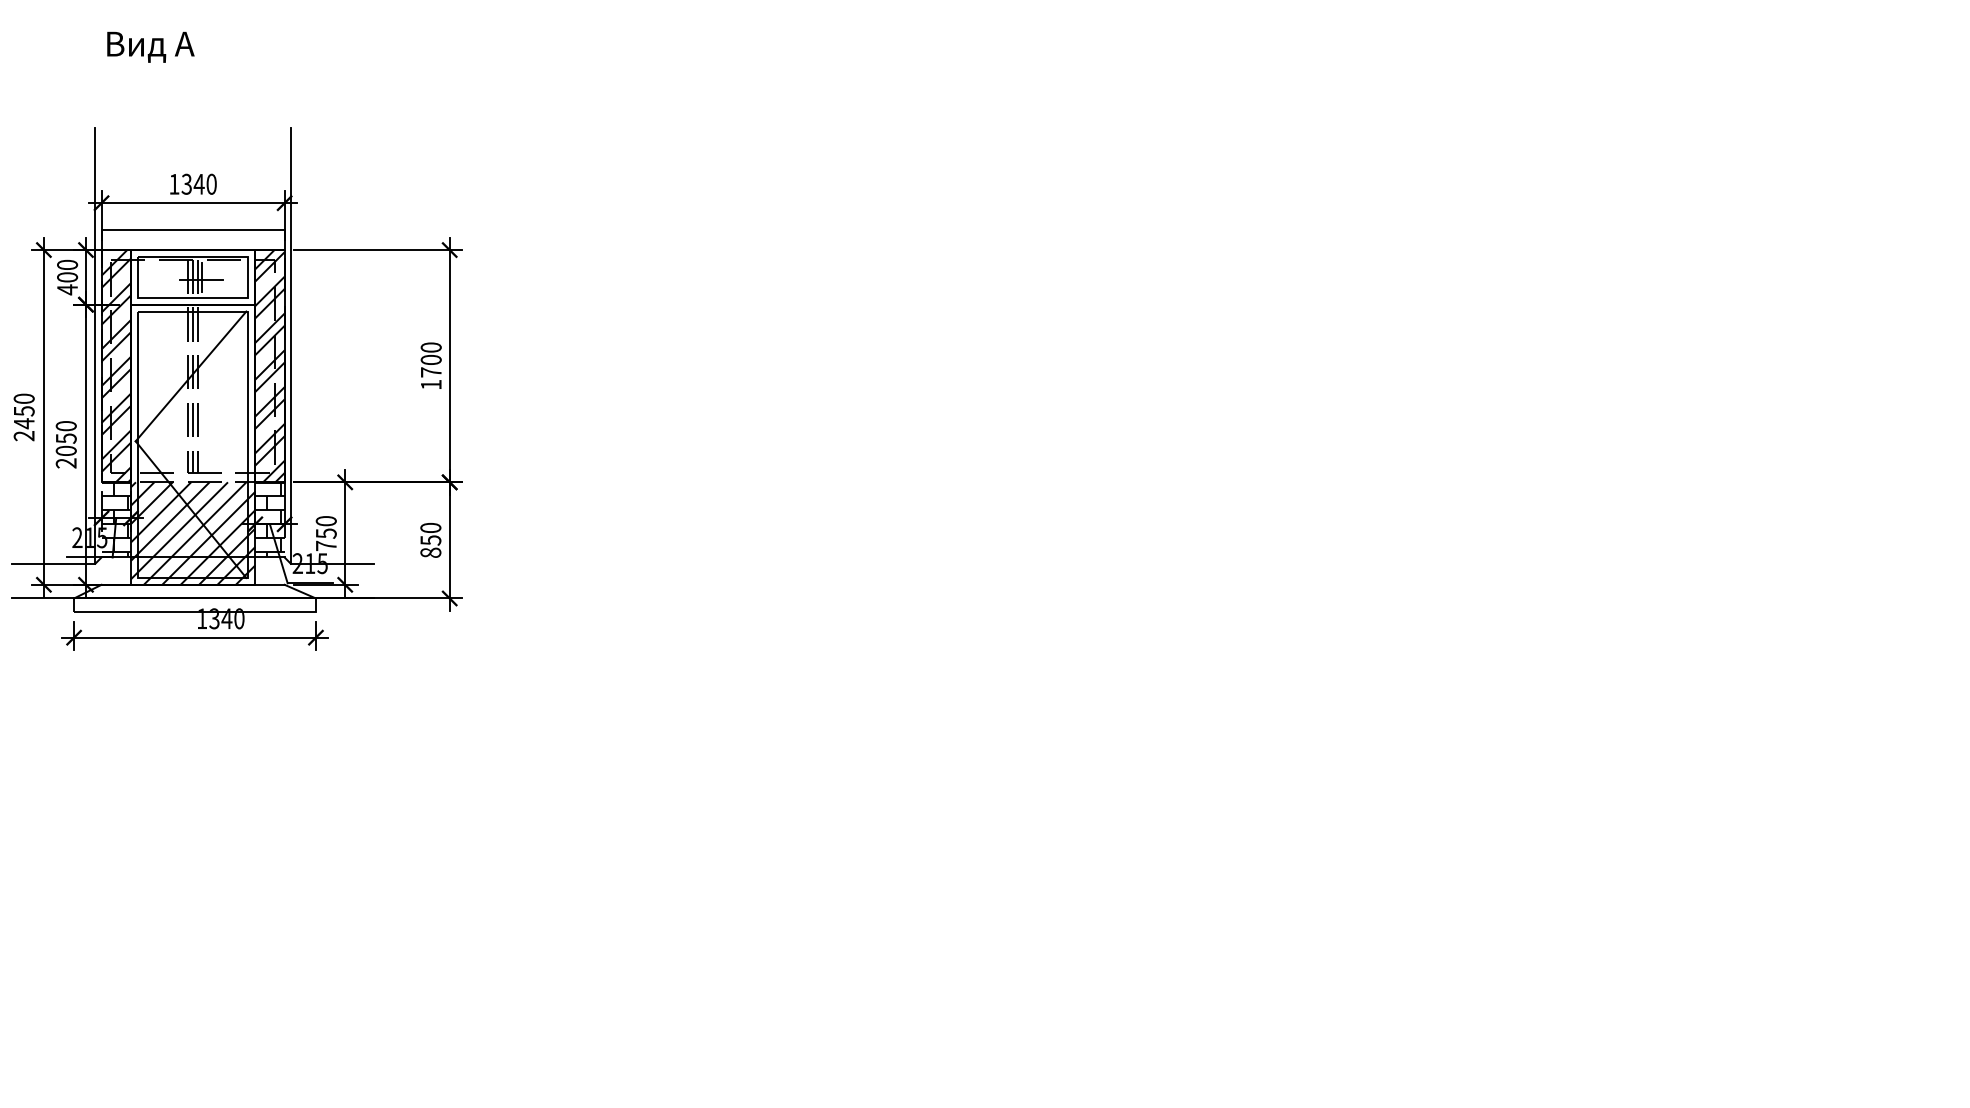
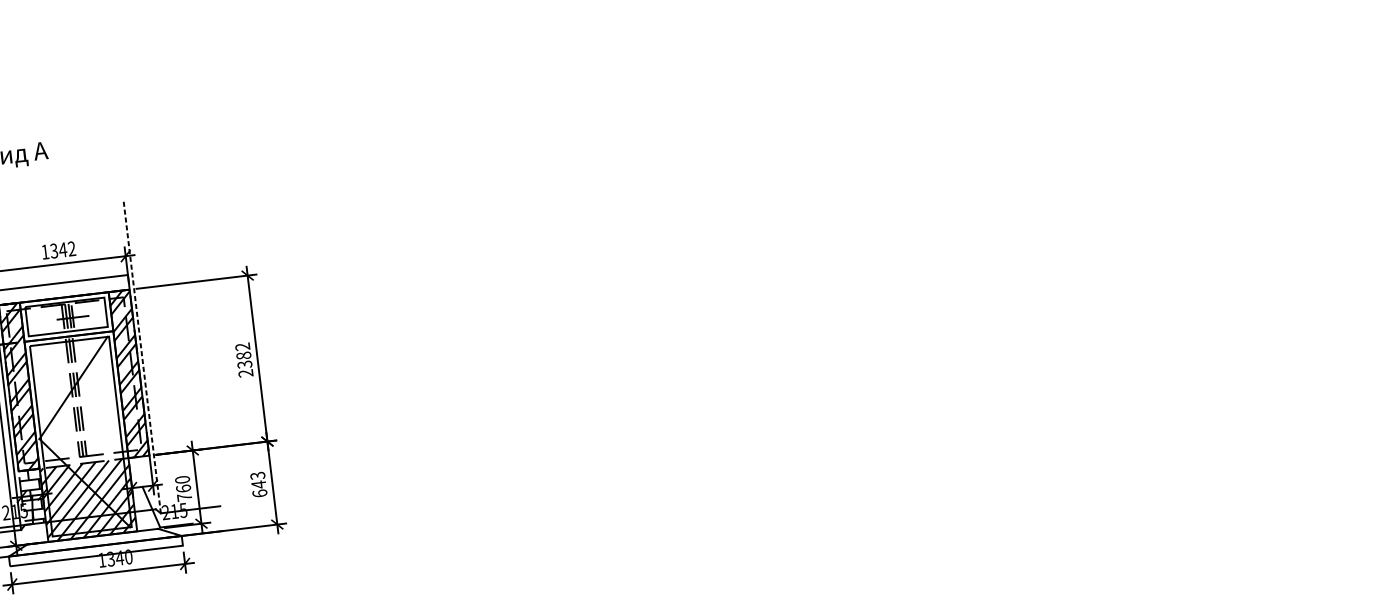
text: (211, 183) -> (71, 248), 1340 -> 1342
line: (290, 345) -> (142, 357), solid -> dashed
text: (430, 365) -> (243, 359), 1700 -> 2382
hatch: (269, 519) -> (141, 483), removed
text: (325, 533) -> (183, 488), 750 -> 760
text: (430, 539) -> (258, 484), 850 -> 643

